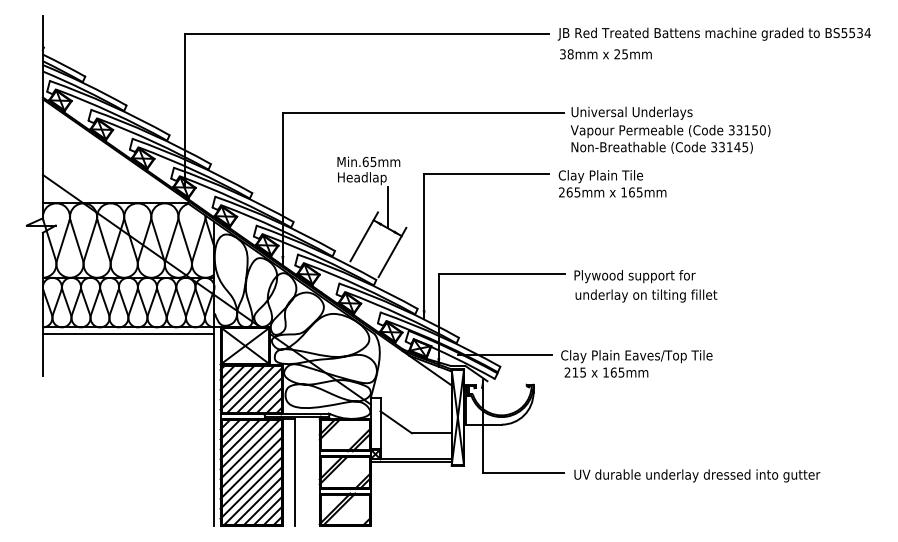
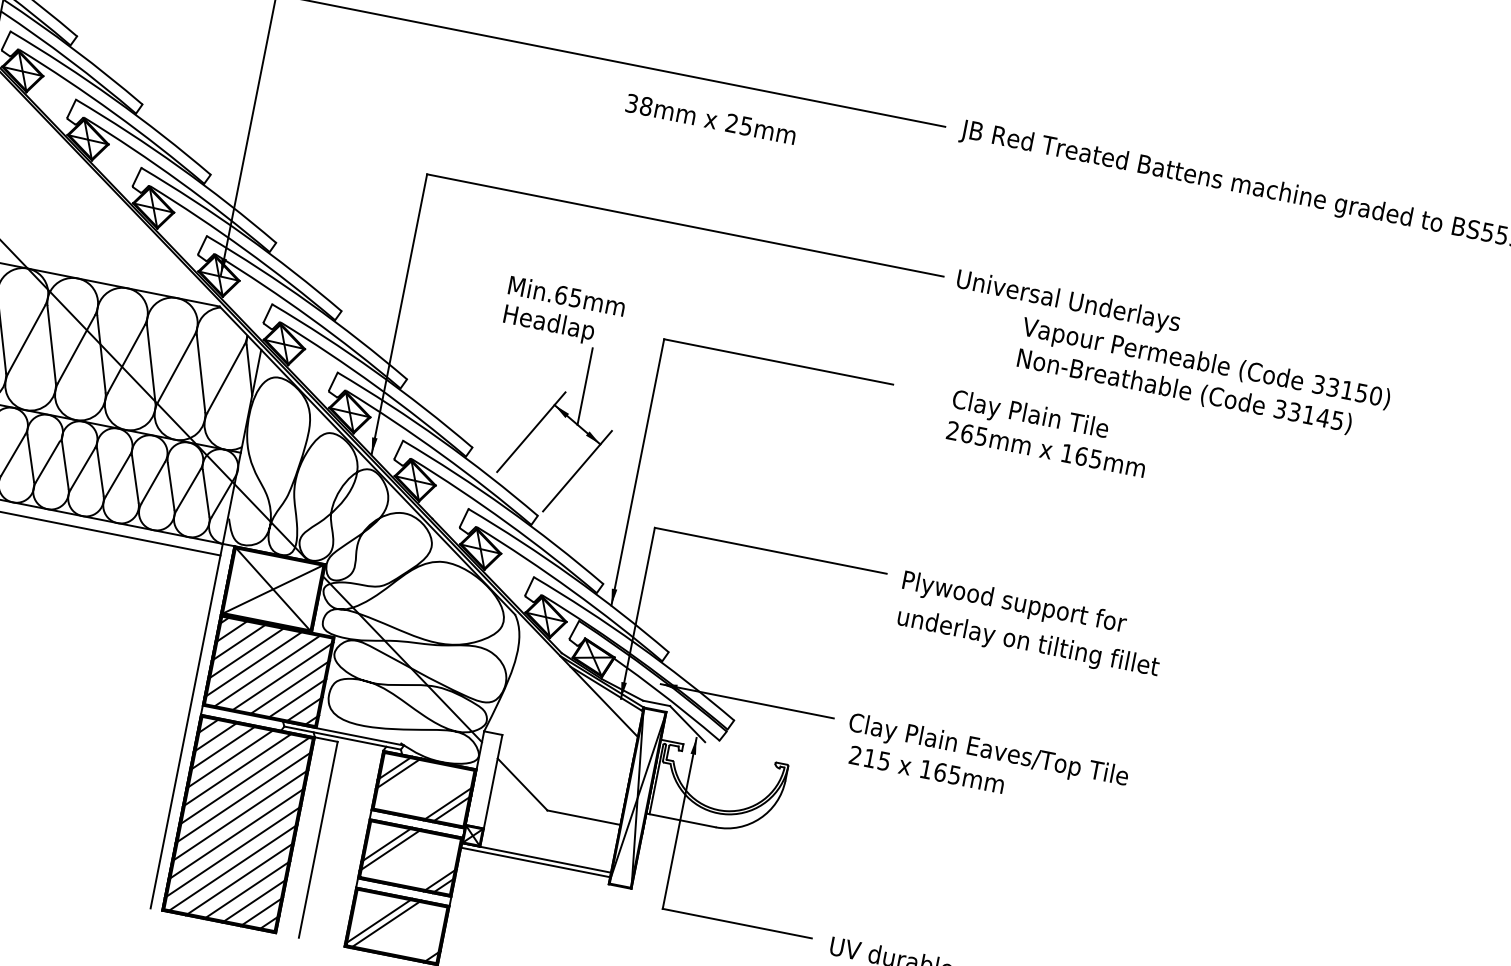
text: (605, 54) -> (710, 119), moved
text: (670, 139) -> (1202, 379), moved
text: (612, 183) -> (1049, 432), moved

